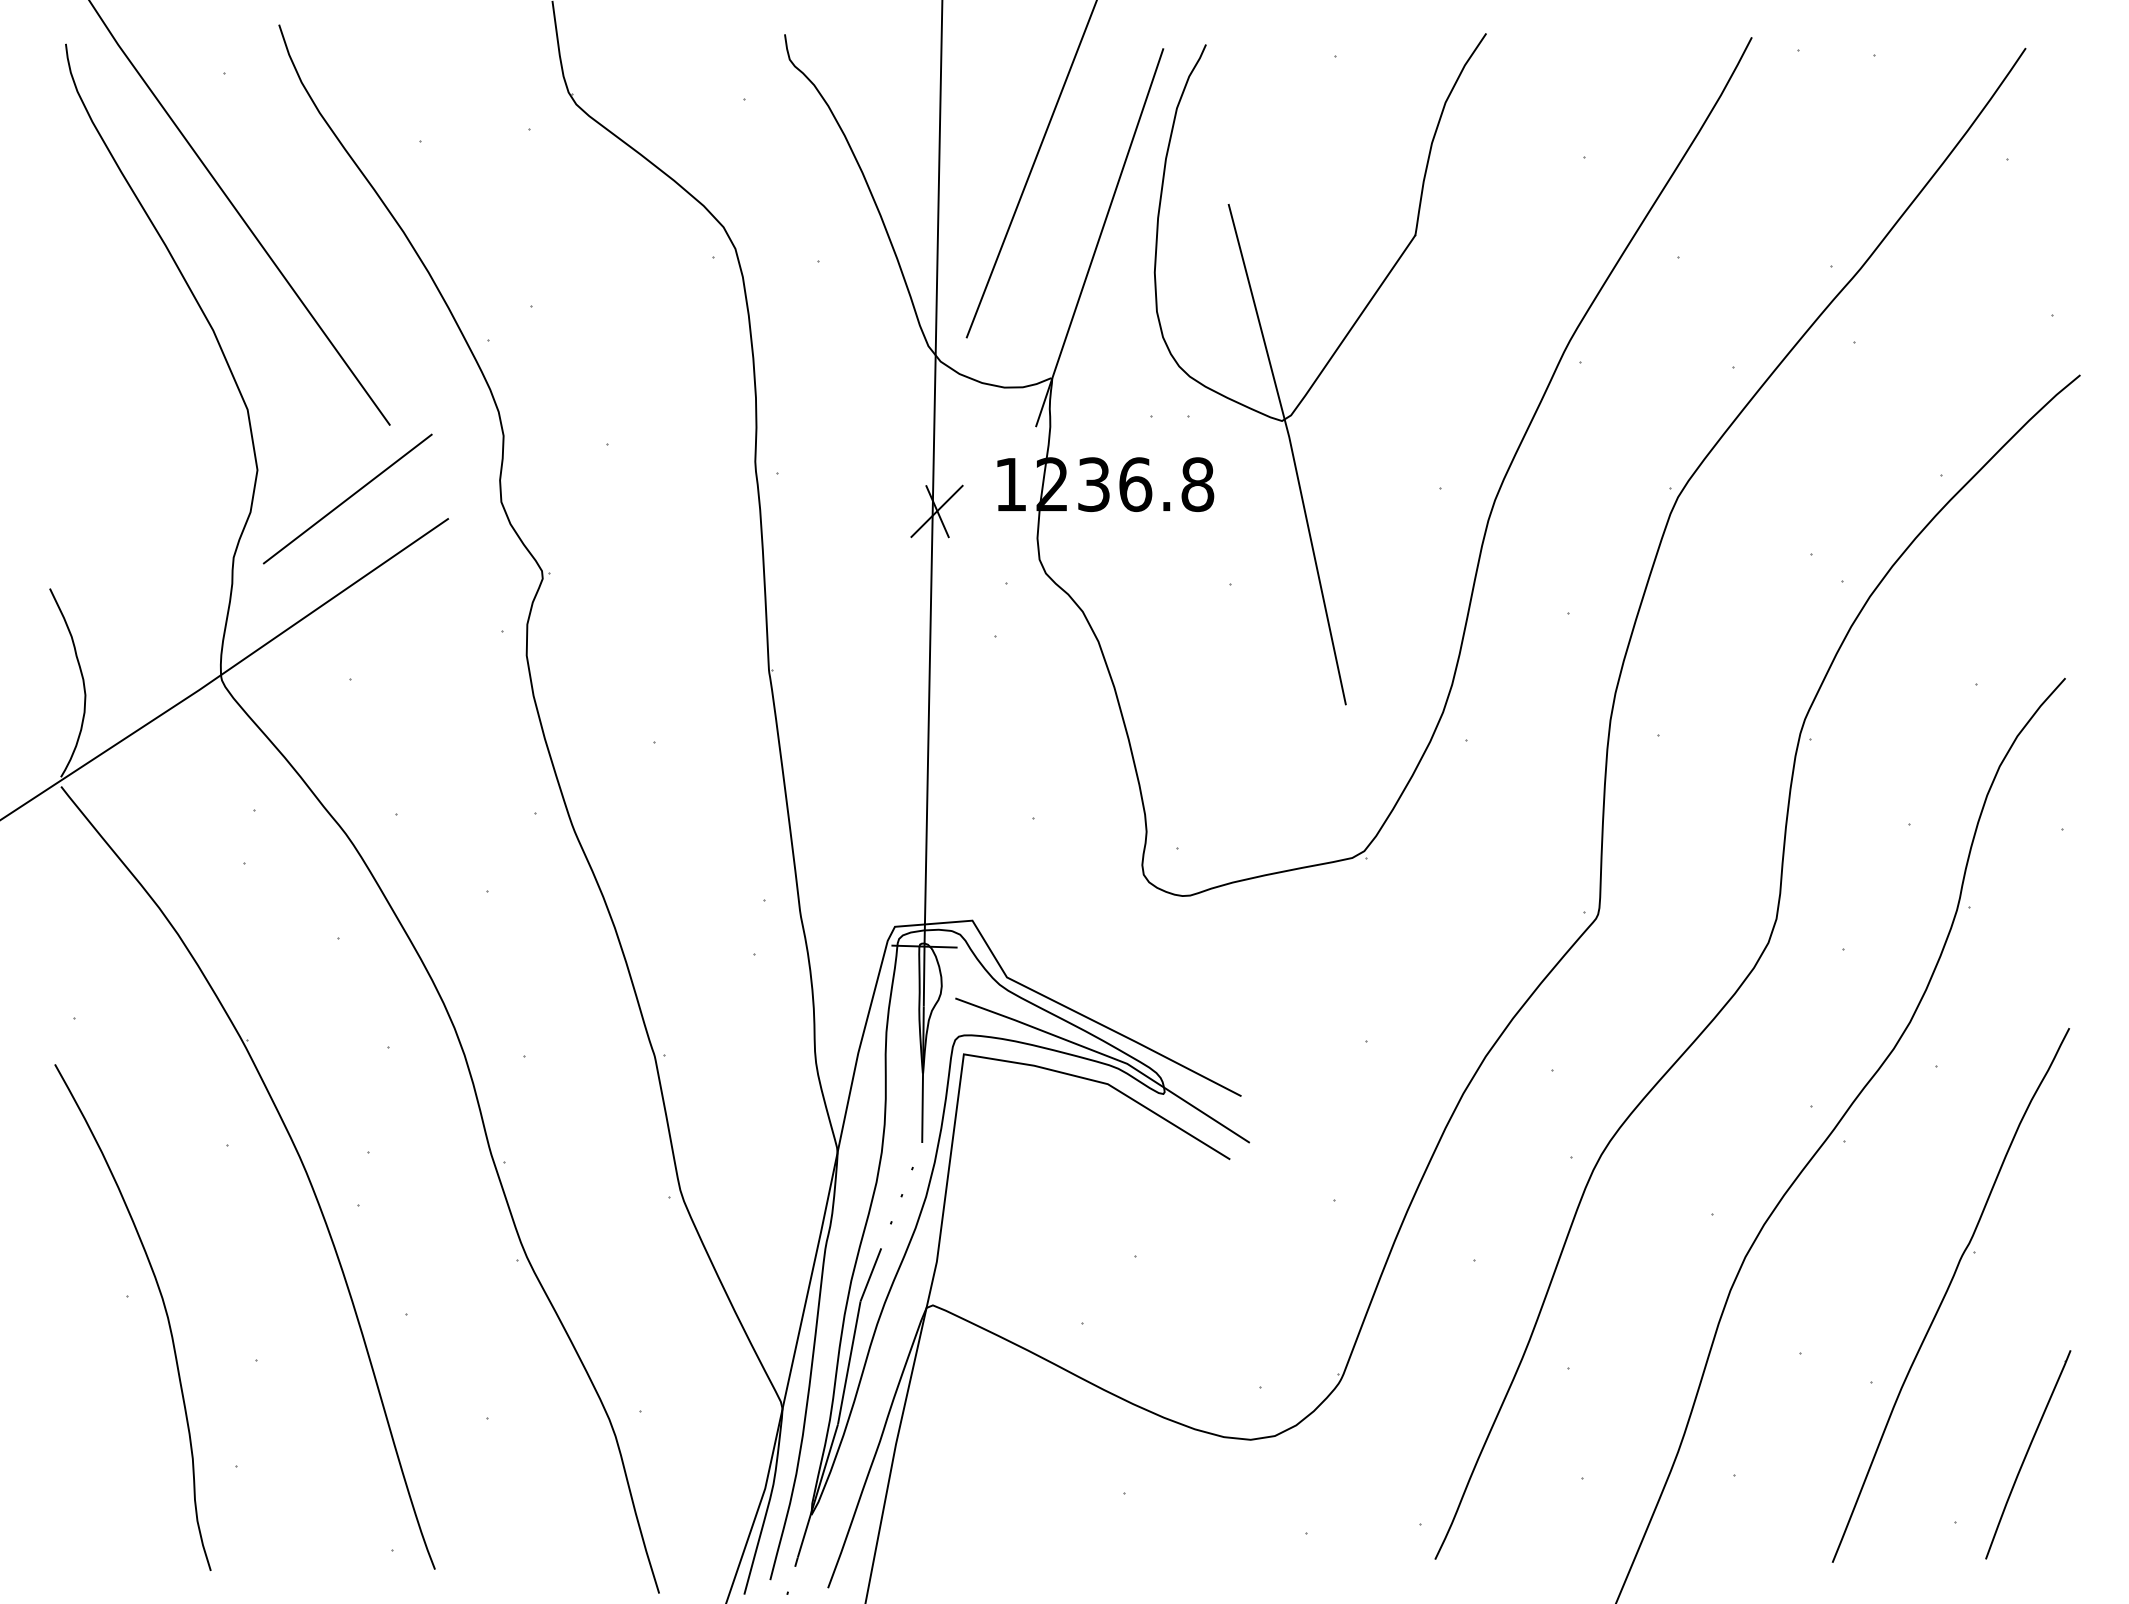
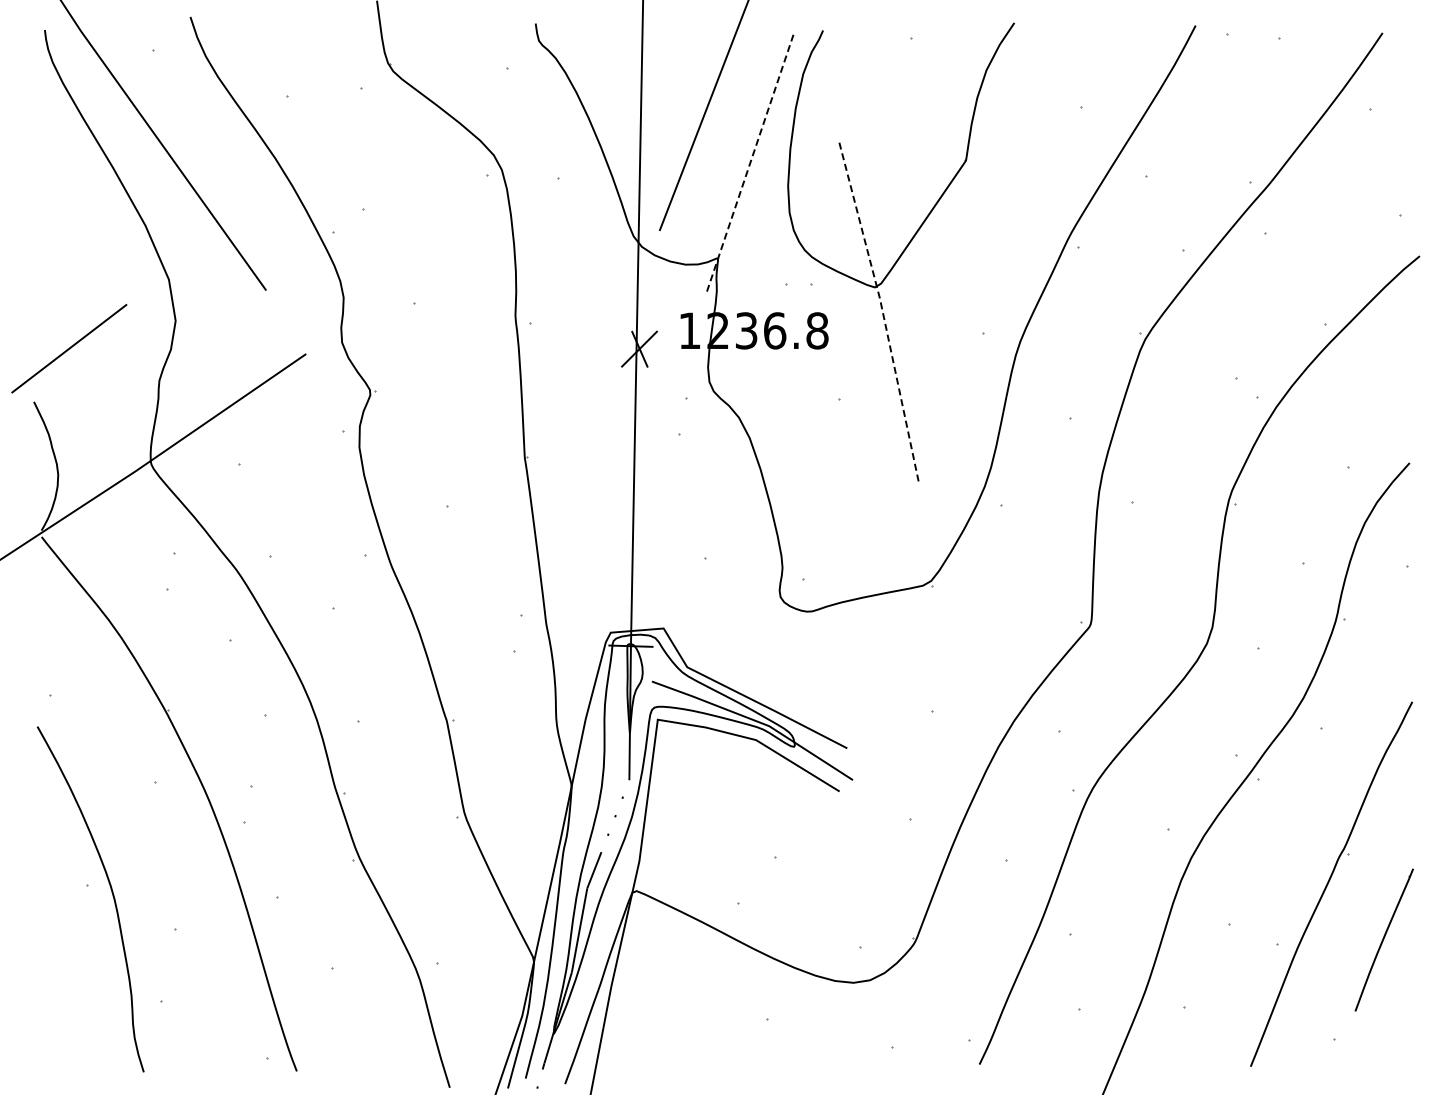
line: (1099, 236) -> (750, 161), solid -> dashed
line: (1293, 453) -> (882, 309), solid -> dashed
line: (348, 498) -> (69, 348), moved
part: (2027, 1453) -> (1383, 939), moved

